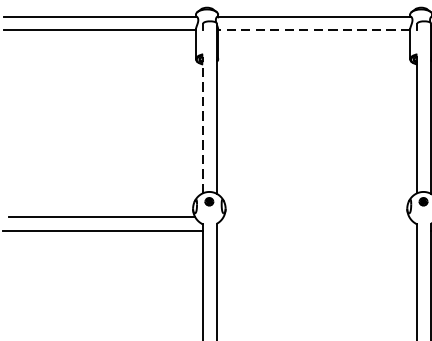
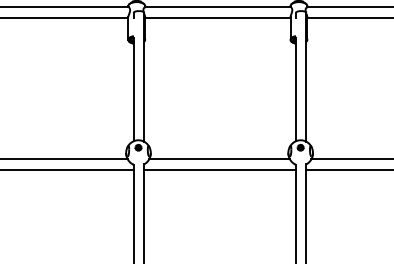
line: (313, 29) -> (217, 17), dashed -> solid
line: (202, 124) -> (133, 89), dashed -> solid
line: (316, 217) -> (219, 159), added
line: (317, 230) -> (220, 169), added

